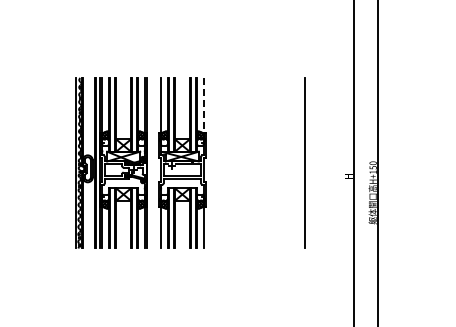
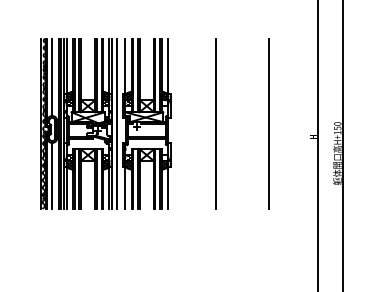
line: (203, 106) -> (167, 67), dashed -> solid
line: (87, 116) -> (51, 77), added
line: (152, 163) -> (116, 124), added
line: (251, 163) -> (215, 124), added
line: (87, 215) -> (51, 176), added

